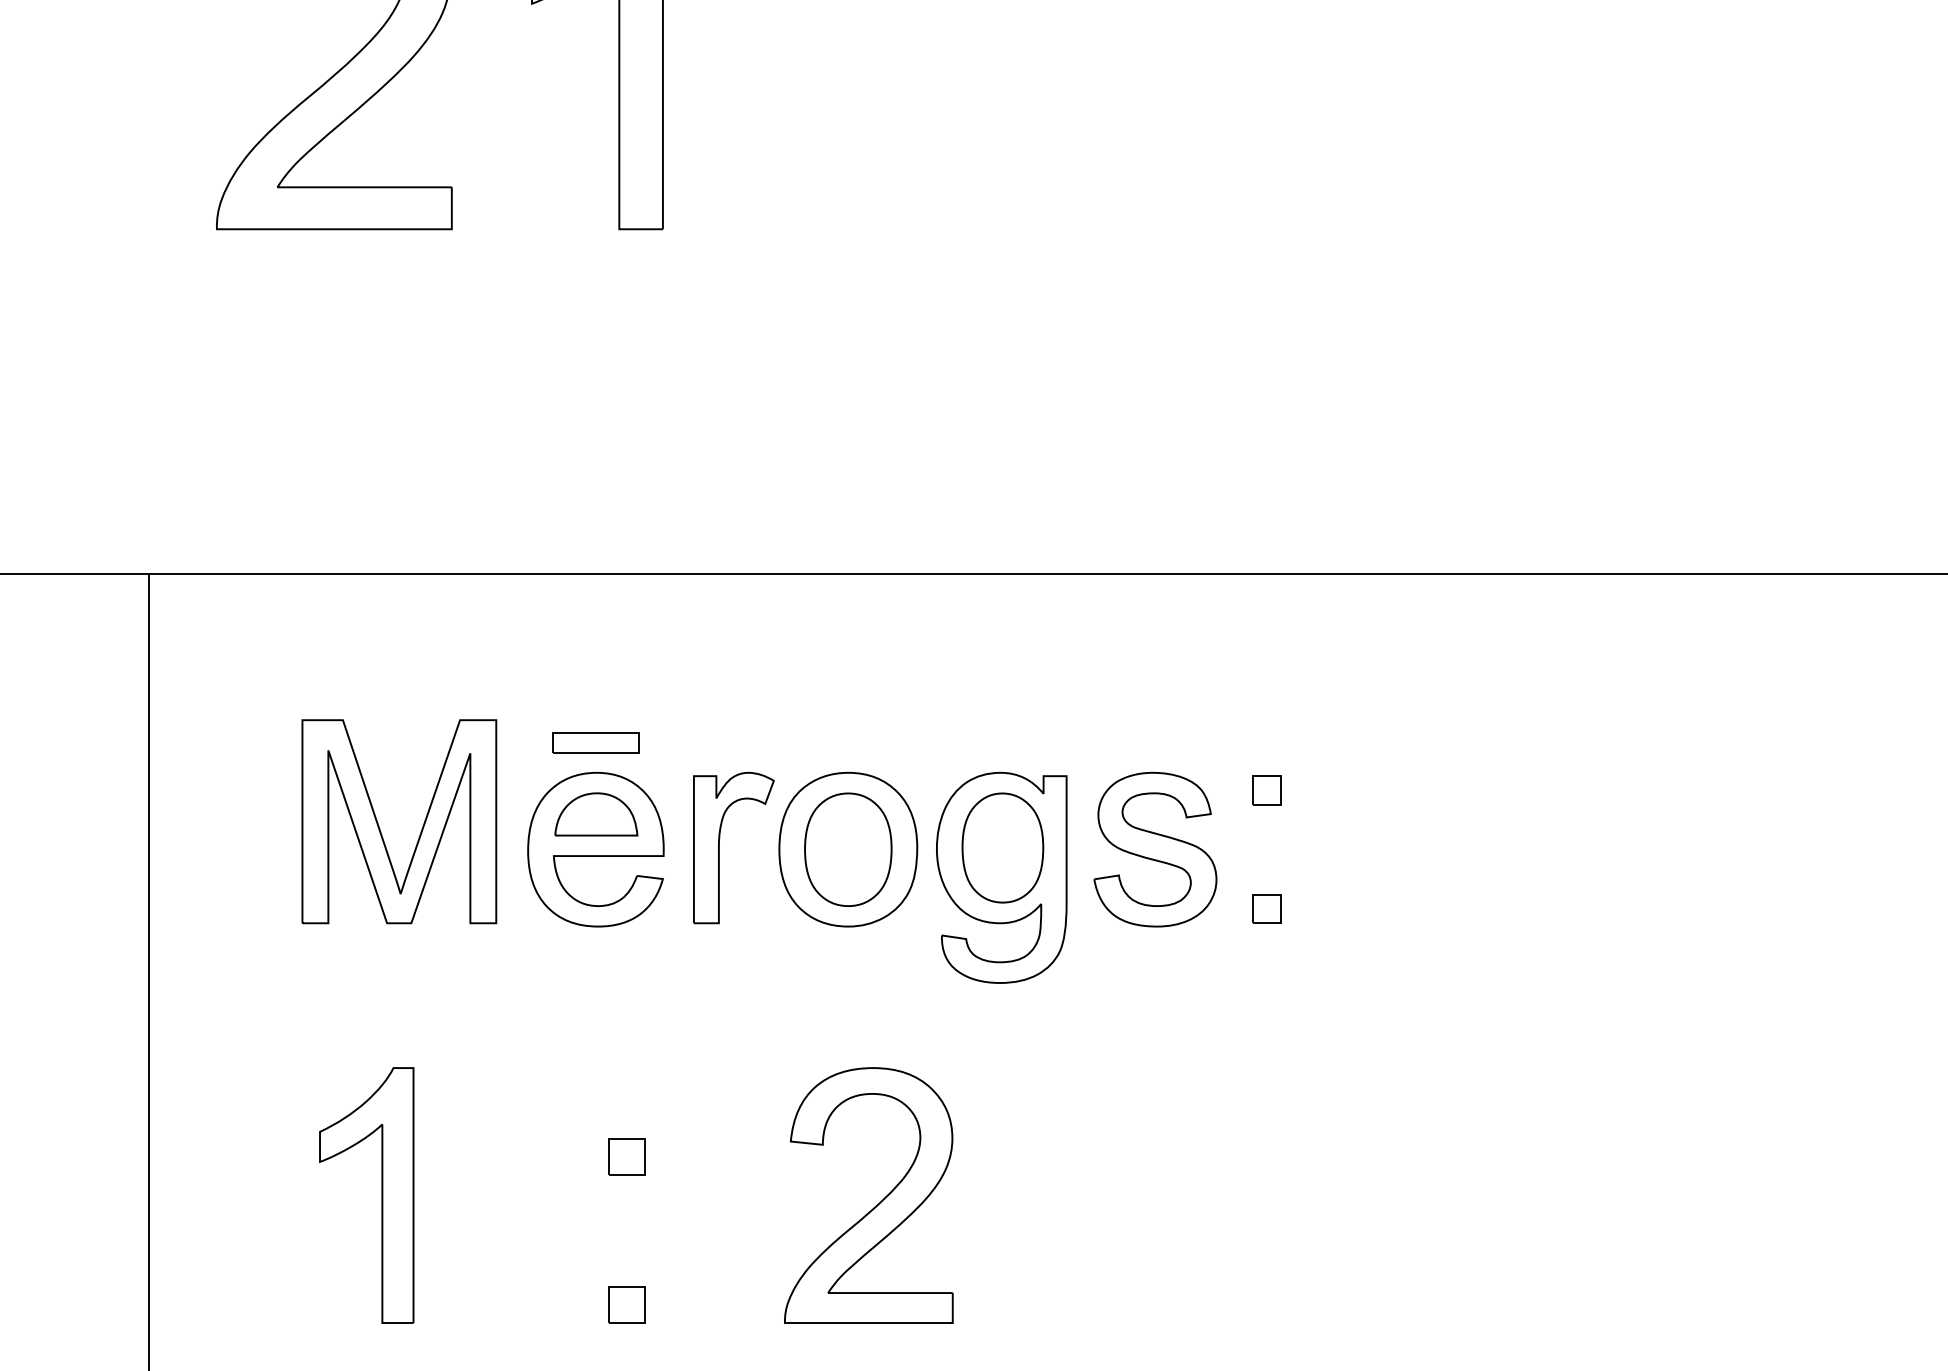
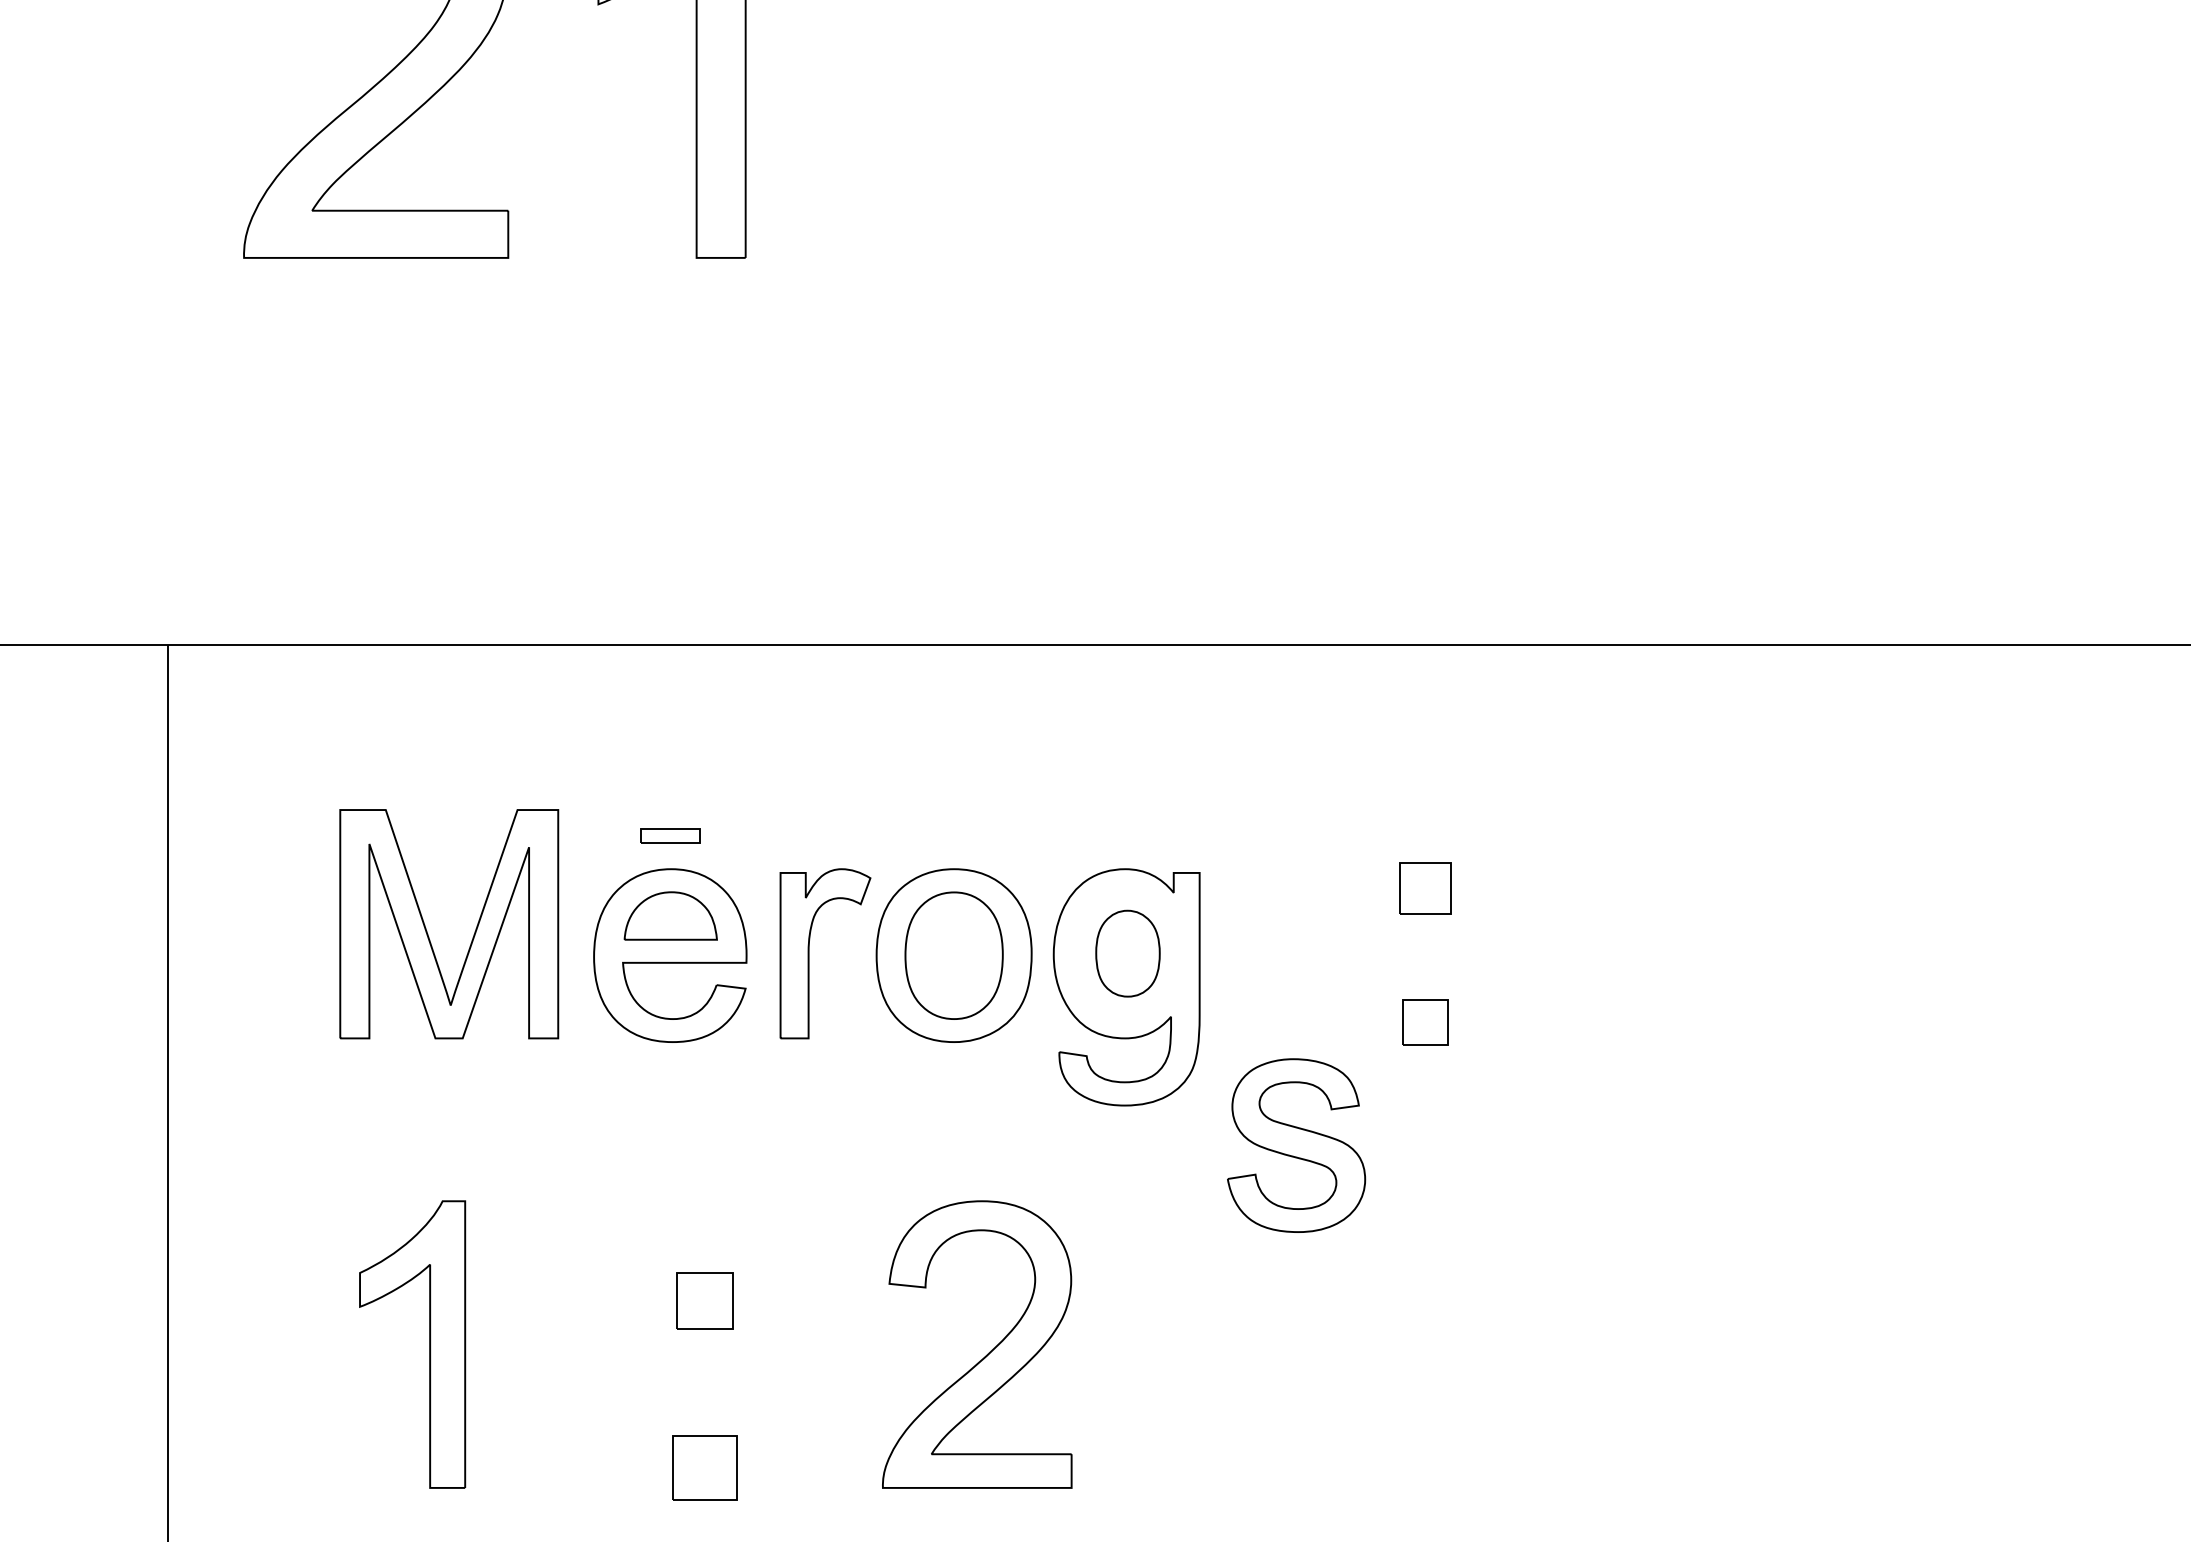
part: (596, 742) -> (670, 835), size x0.6
part: (1266, 789) -> (1424, 888), size x1.6
part: (1002, 847) -> (1127, 953), size x0.7
part: (1155, 849) -> (1296, 1145), moved
part: (1266, 908) -> (1424, 1021), size x1.4
part: (626, 1156) -> (704, 1300), size x1.4
part: (626, 1304) -> (704, 1467), size x1.6

